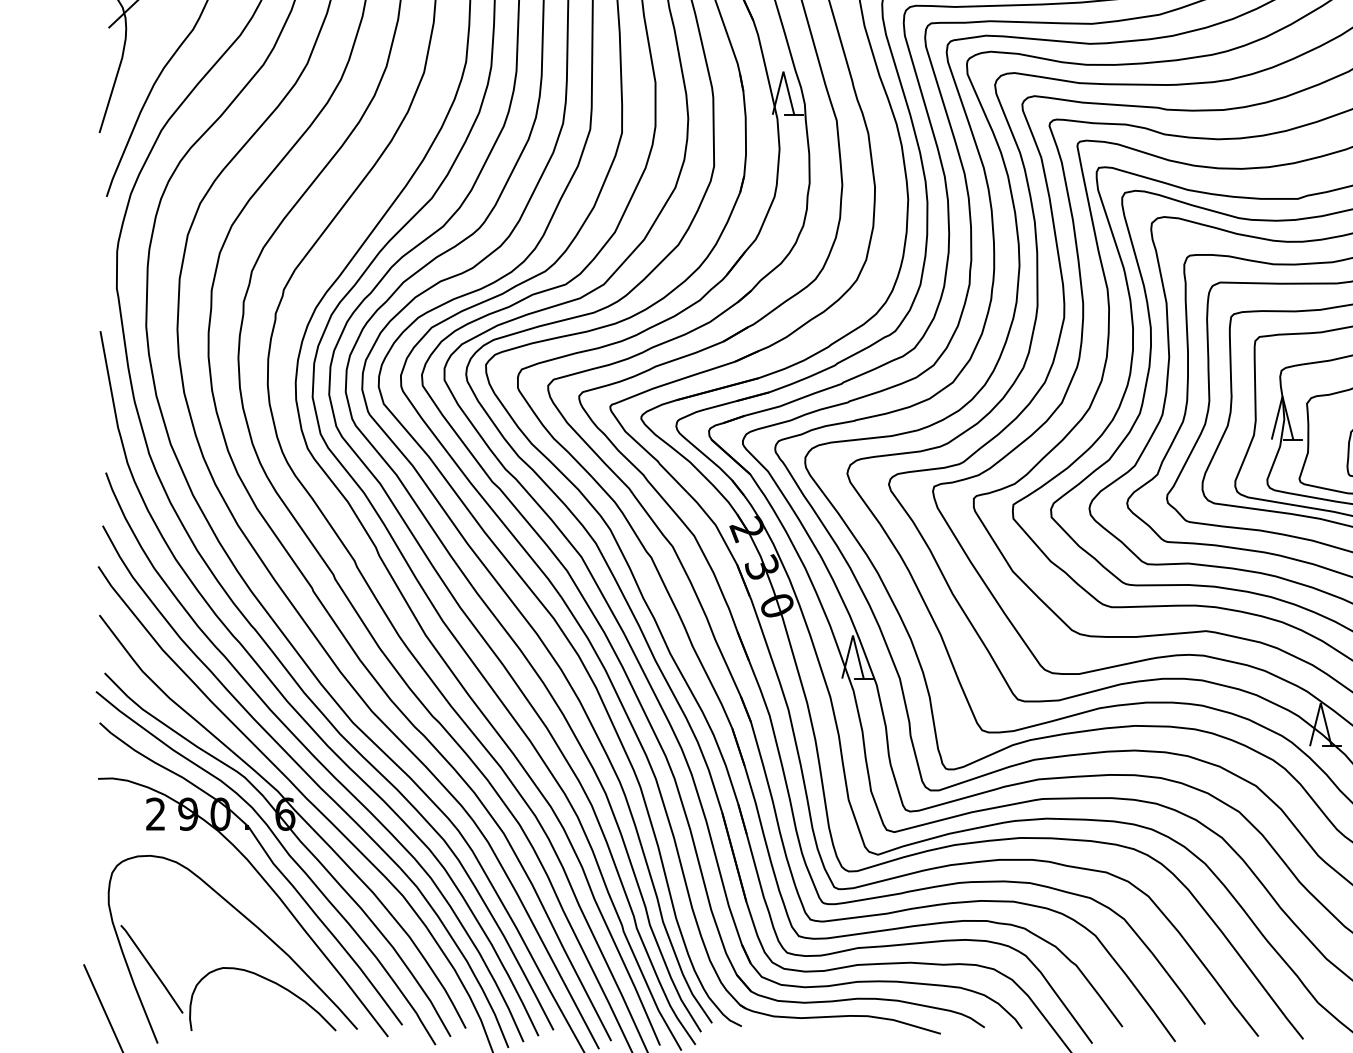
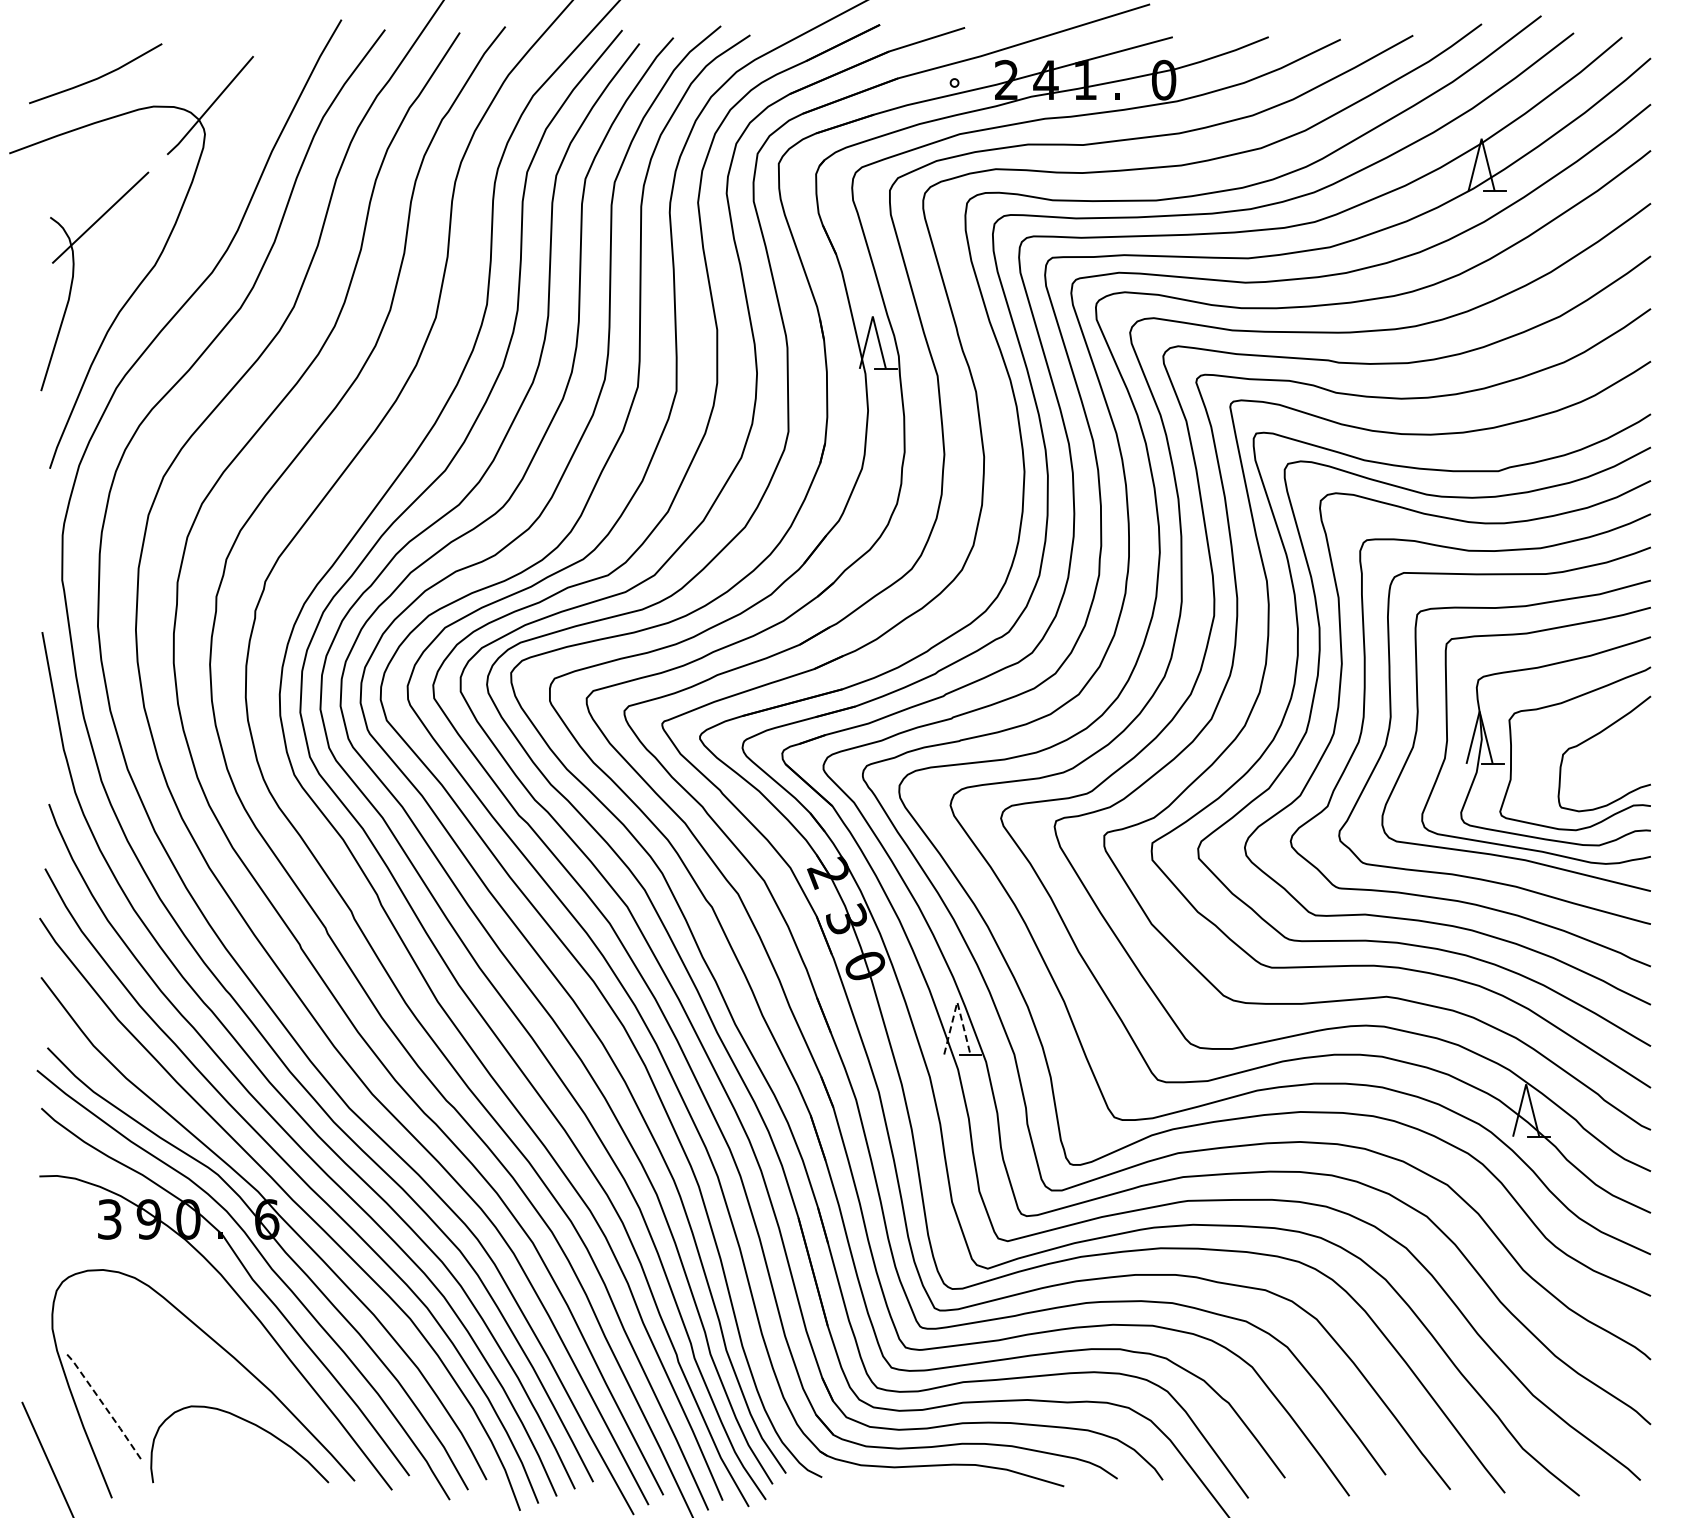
line: (853, 635) -> (957, 1002), solid -> dashed
text: (155, 814) -> (109, 1219), 2 -> 3
line: (152, 968) -> (105, 1407), solid -> dashed

